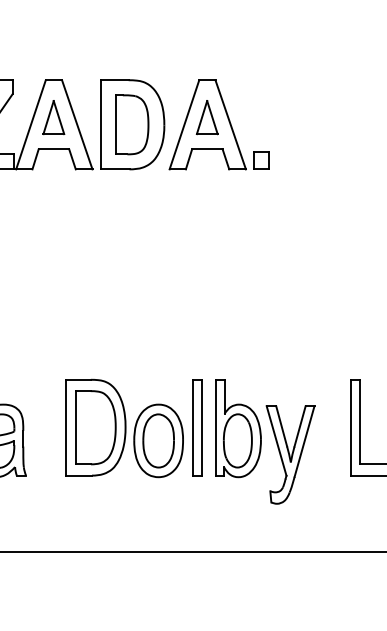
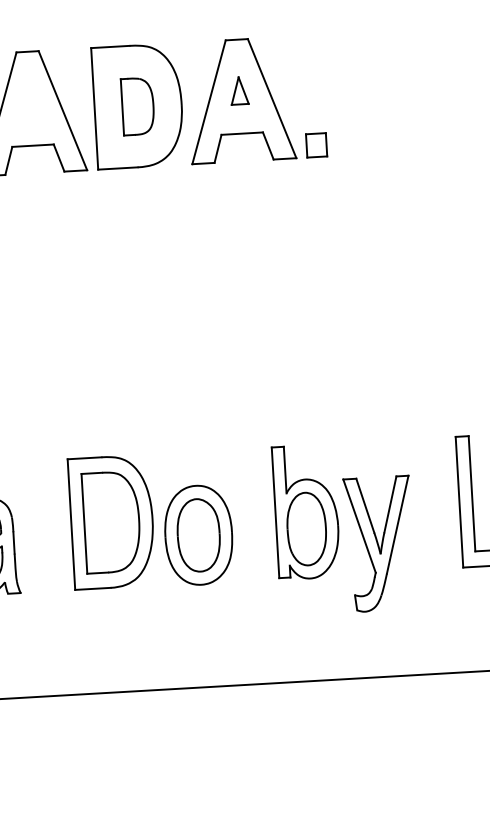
part: (53, 117) -> (29, 102), removed
part: (206, 117) -> (238, 90), size x0.6
part: (132, 124) -> (138, 105), size x0.7
part: (197, 427) -> (250, 513), removed

